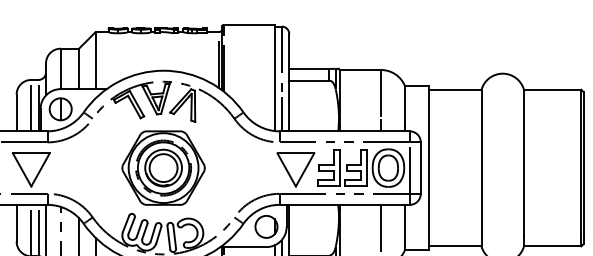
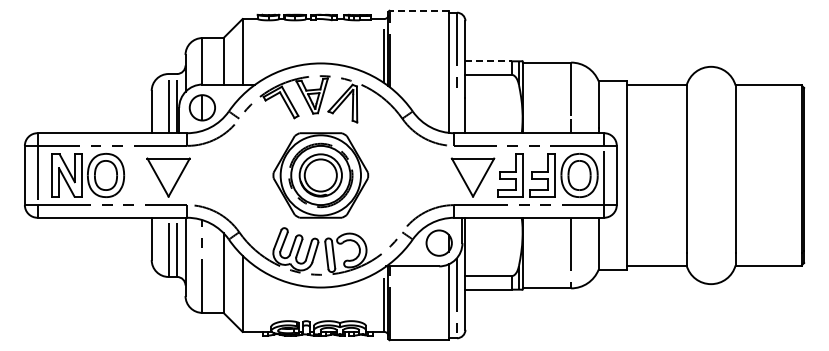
line: (248, 24) -> (418, 10), solid -> dashed
line: (310, 69) -> (489, 61), solid -> dashed
line: (281, 114) -> (456, 113), removed

